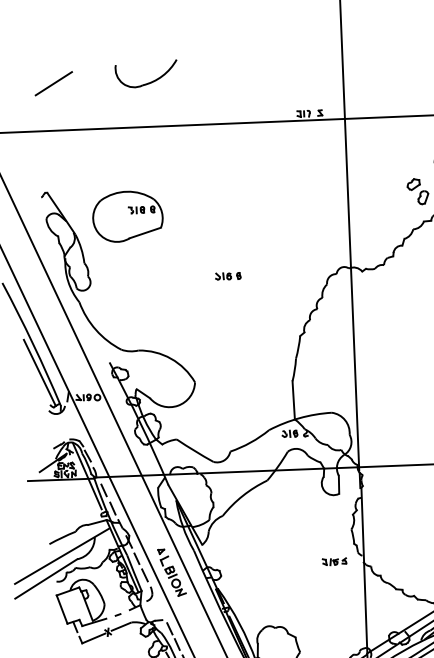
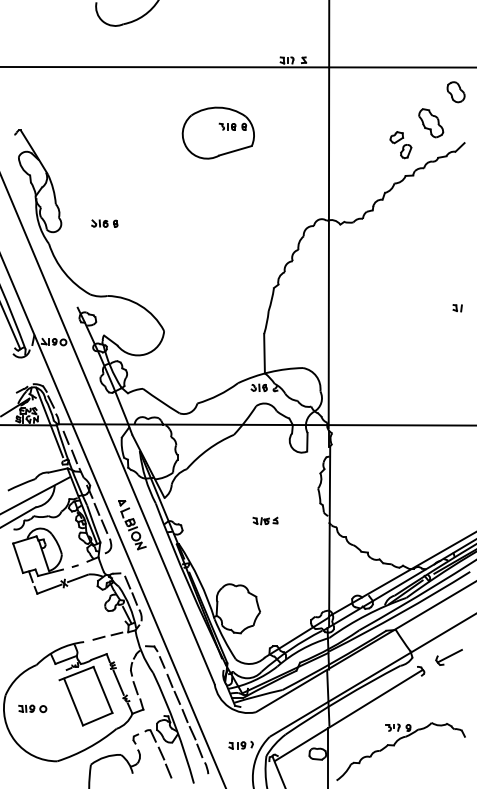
line: (54, 83) -> (32, 18), removed
part: (126, 215) -> (217, 132), moved
part: (227, 276) -> (104, 223), moved
part: (334, 561) -> (265, 520), moved

